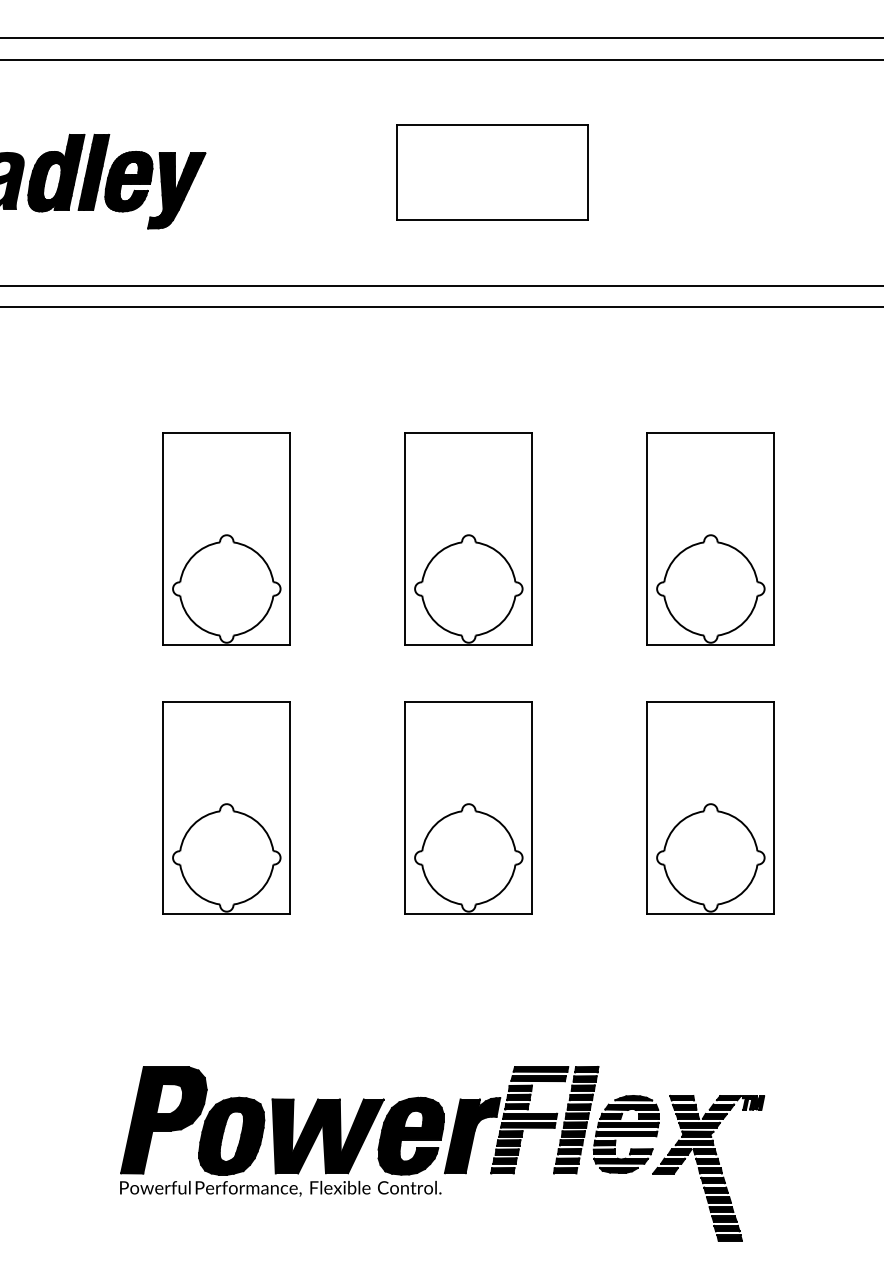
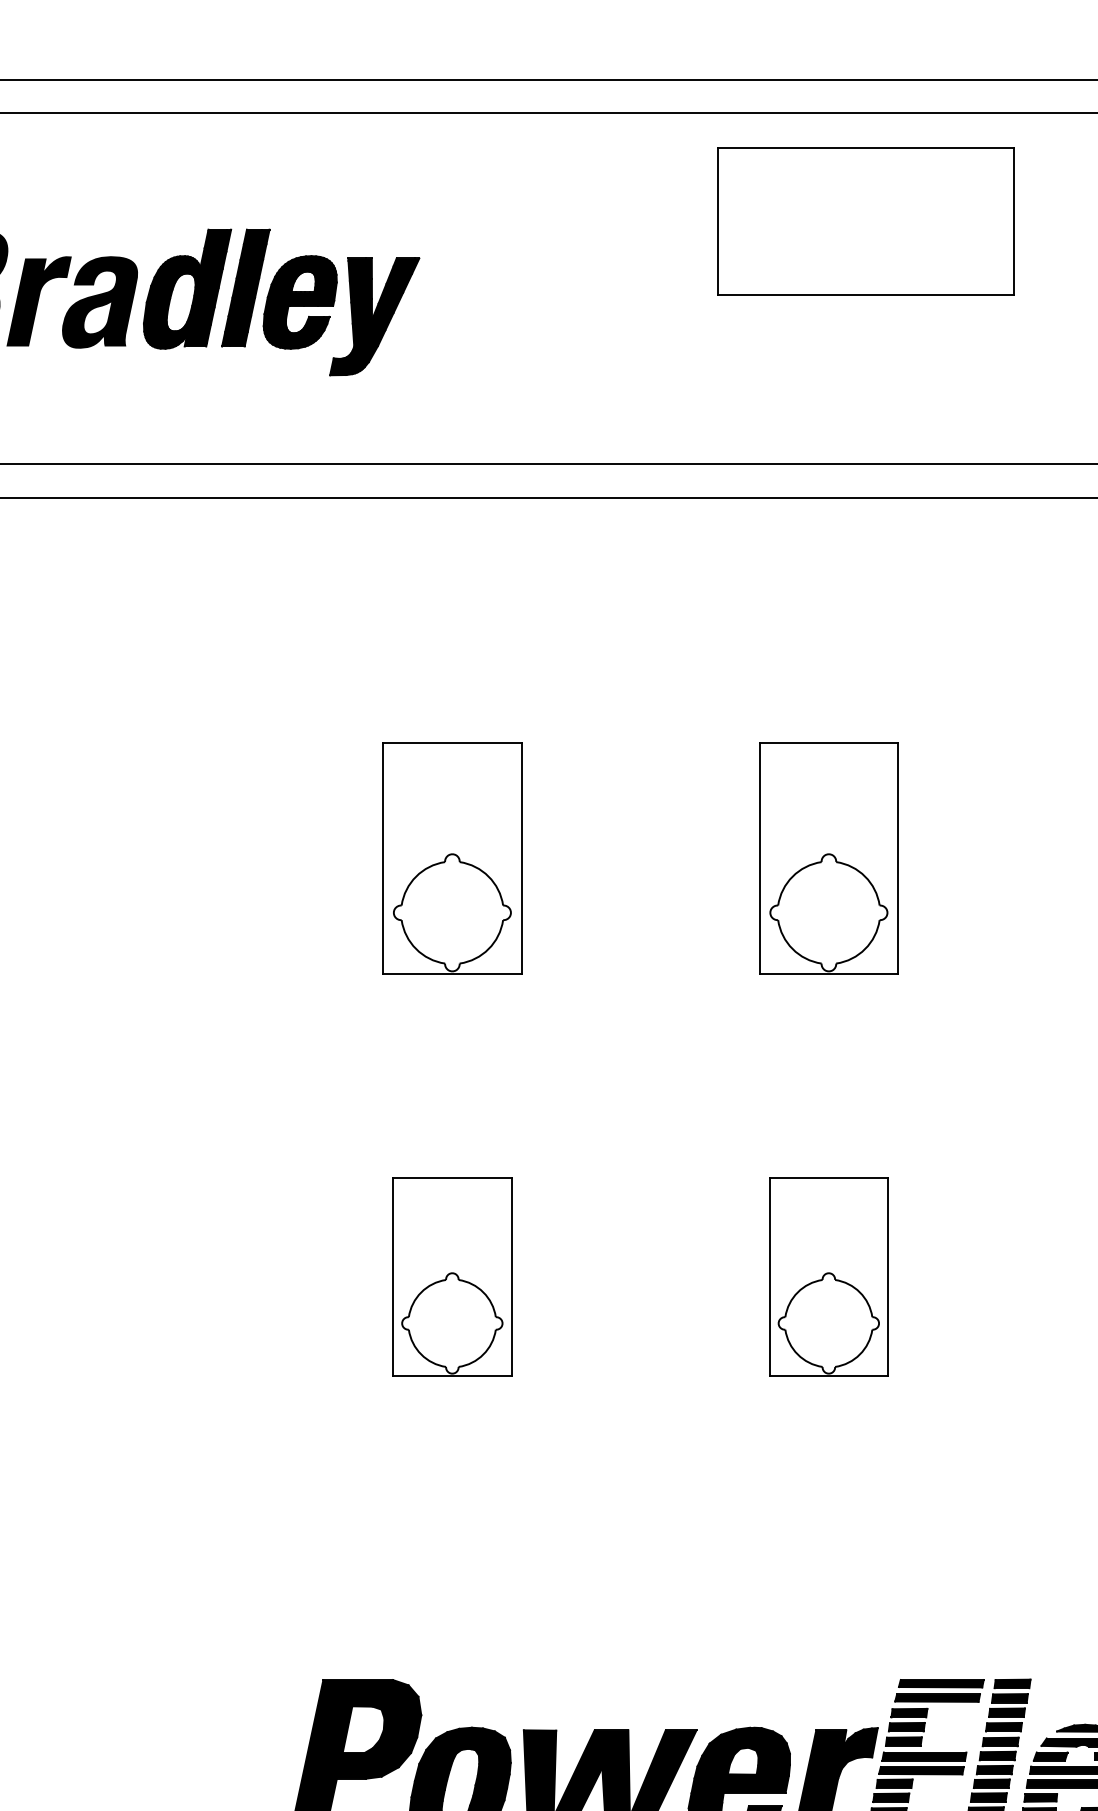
part: (492, 172) -> (865, 221), moved
part: (226, 538) -> (452, 857), size x0.7
part: (468, 538) -> (828, 857), size x0.7
part: (226, 807) -> (452, 1276), size x0.6
part: (468, 807) -> (828, 1276), size x0.6

